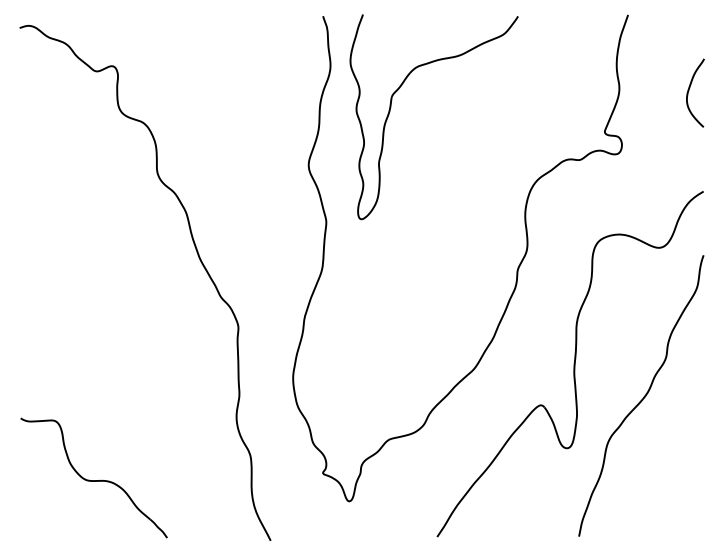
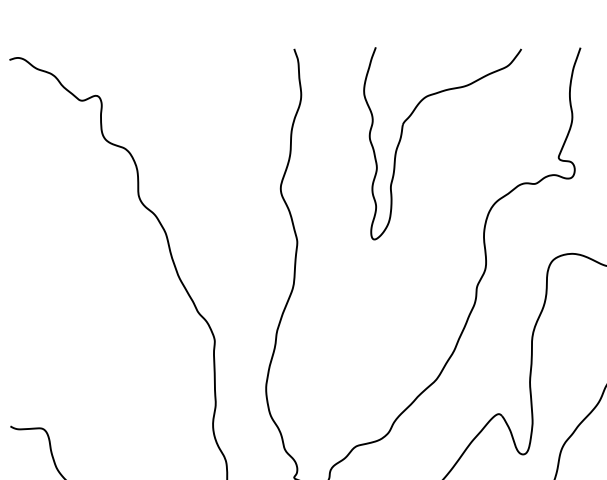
part: (391, 107) -> (402, 134), moved

